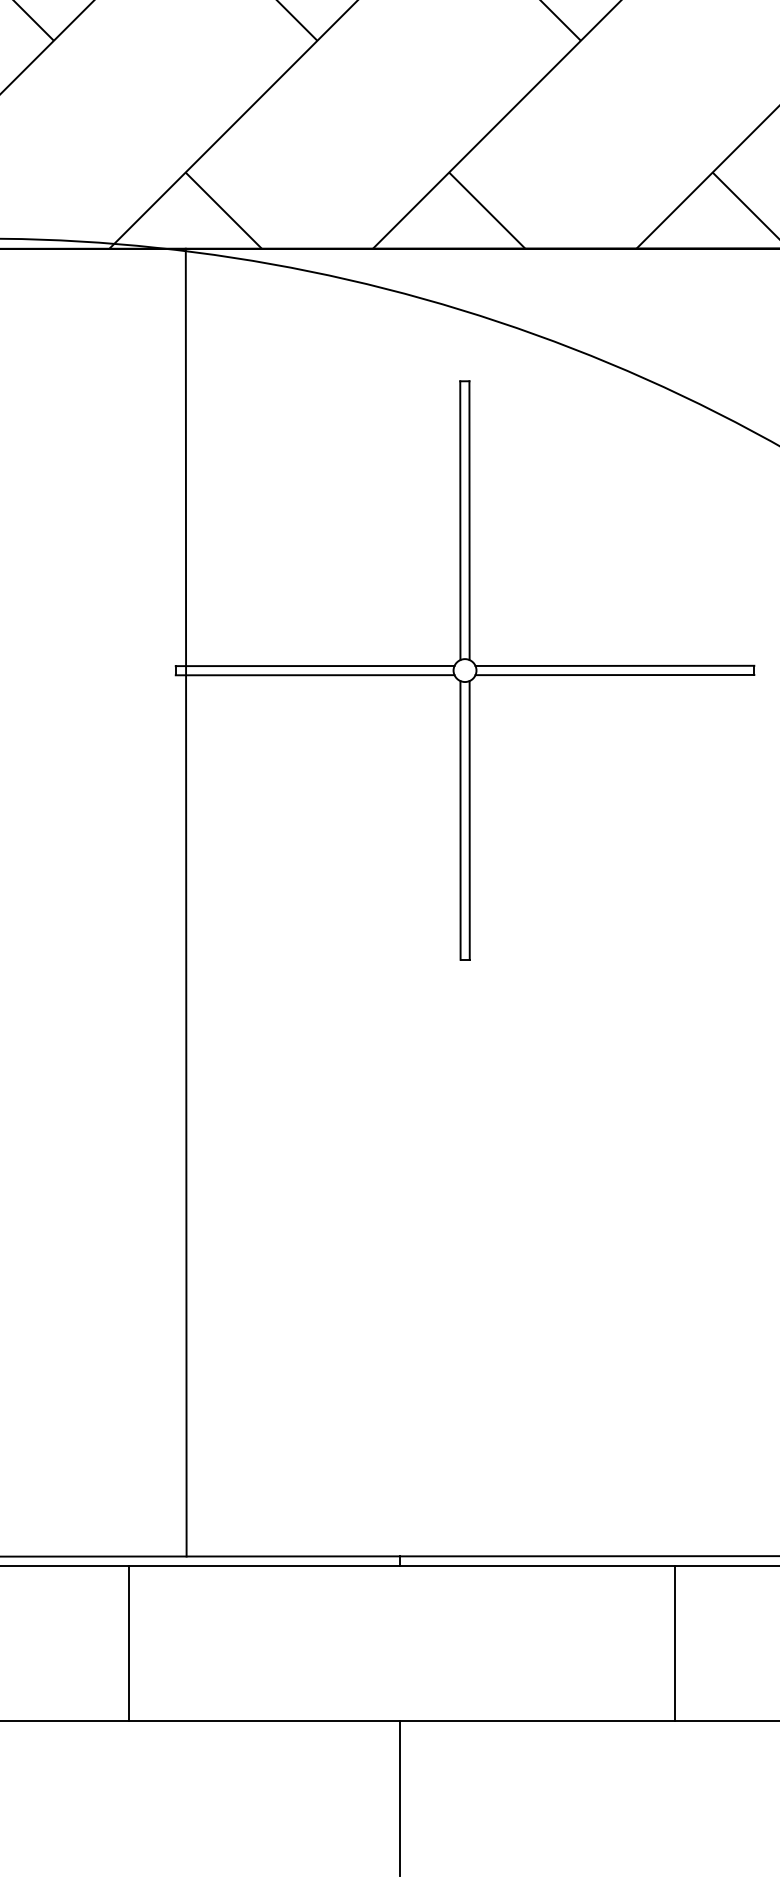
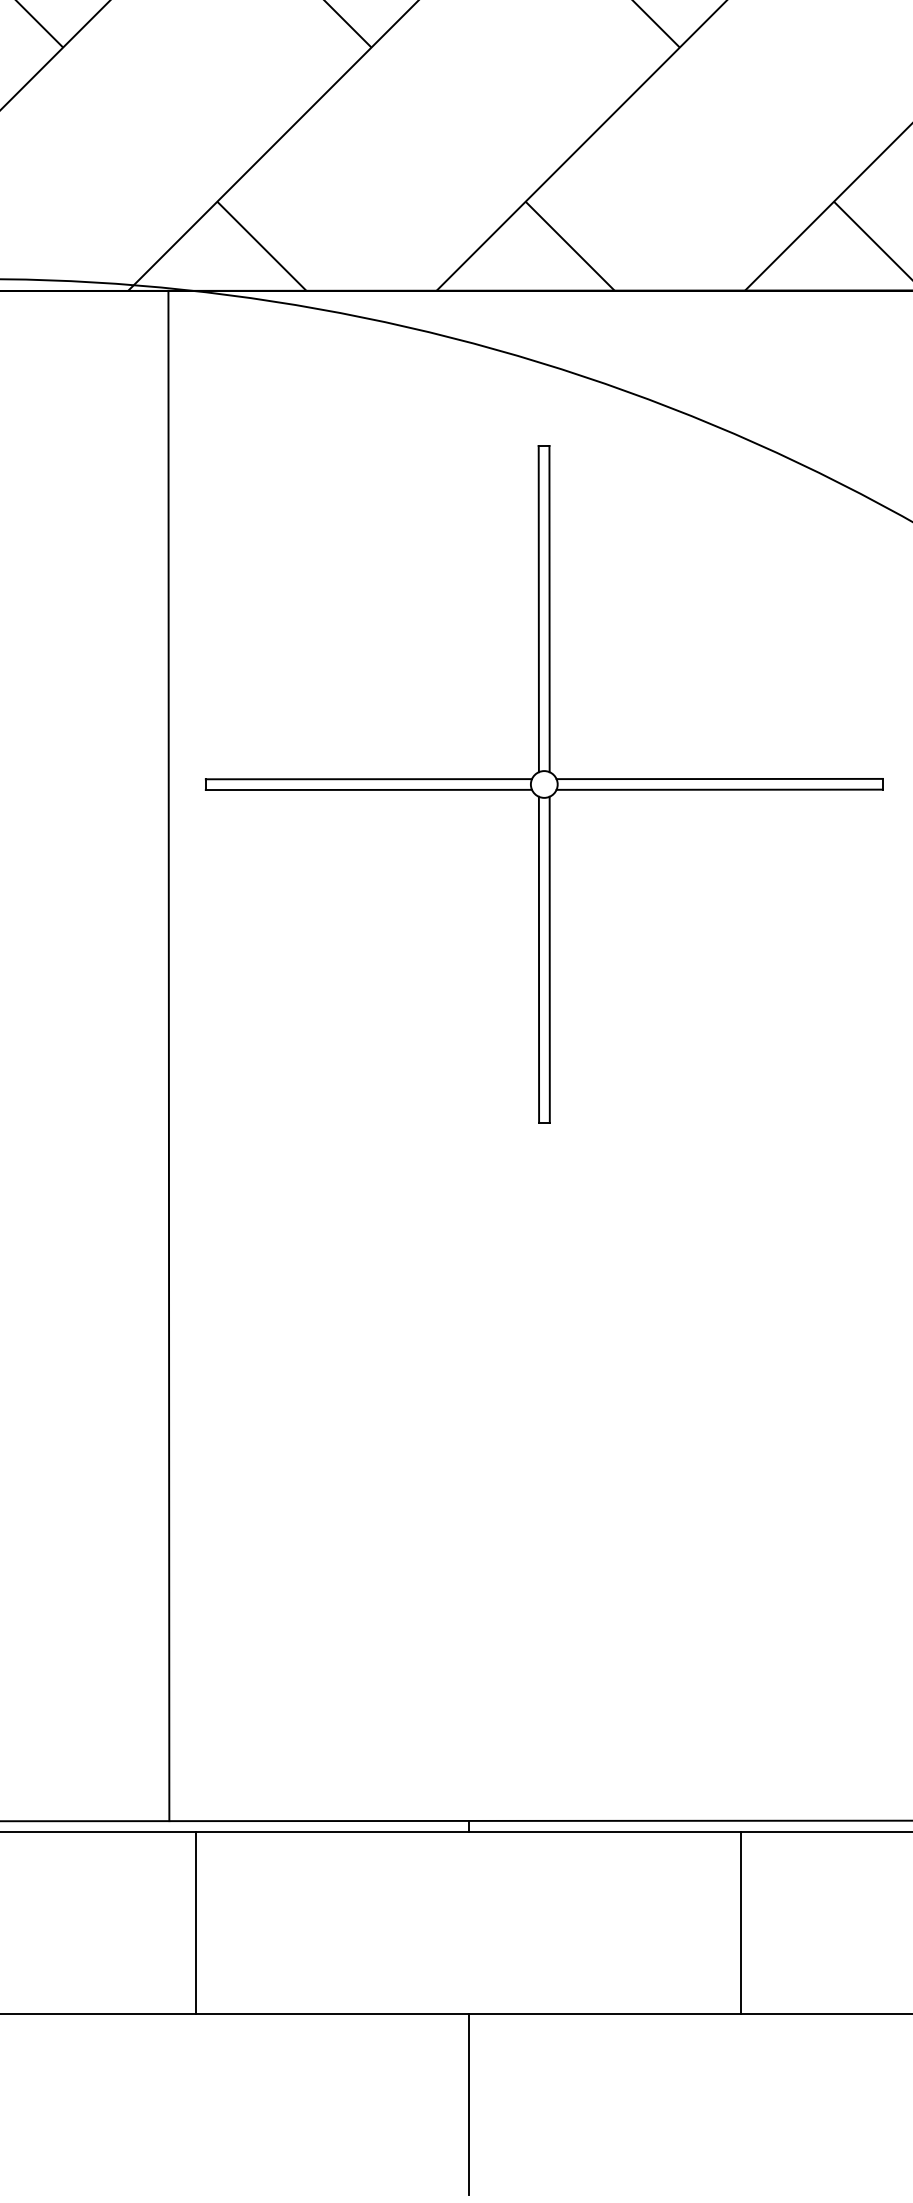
line: (185, 902) -> (168, 1055), moved
line: (129, 1642) -> (196, 1921), moved
line: (675, 1642) -> (741, 1921), moved

